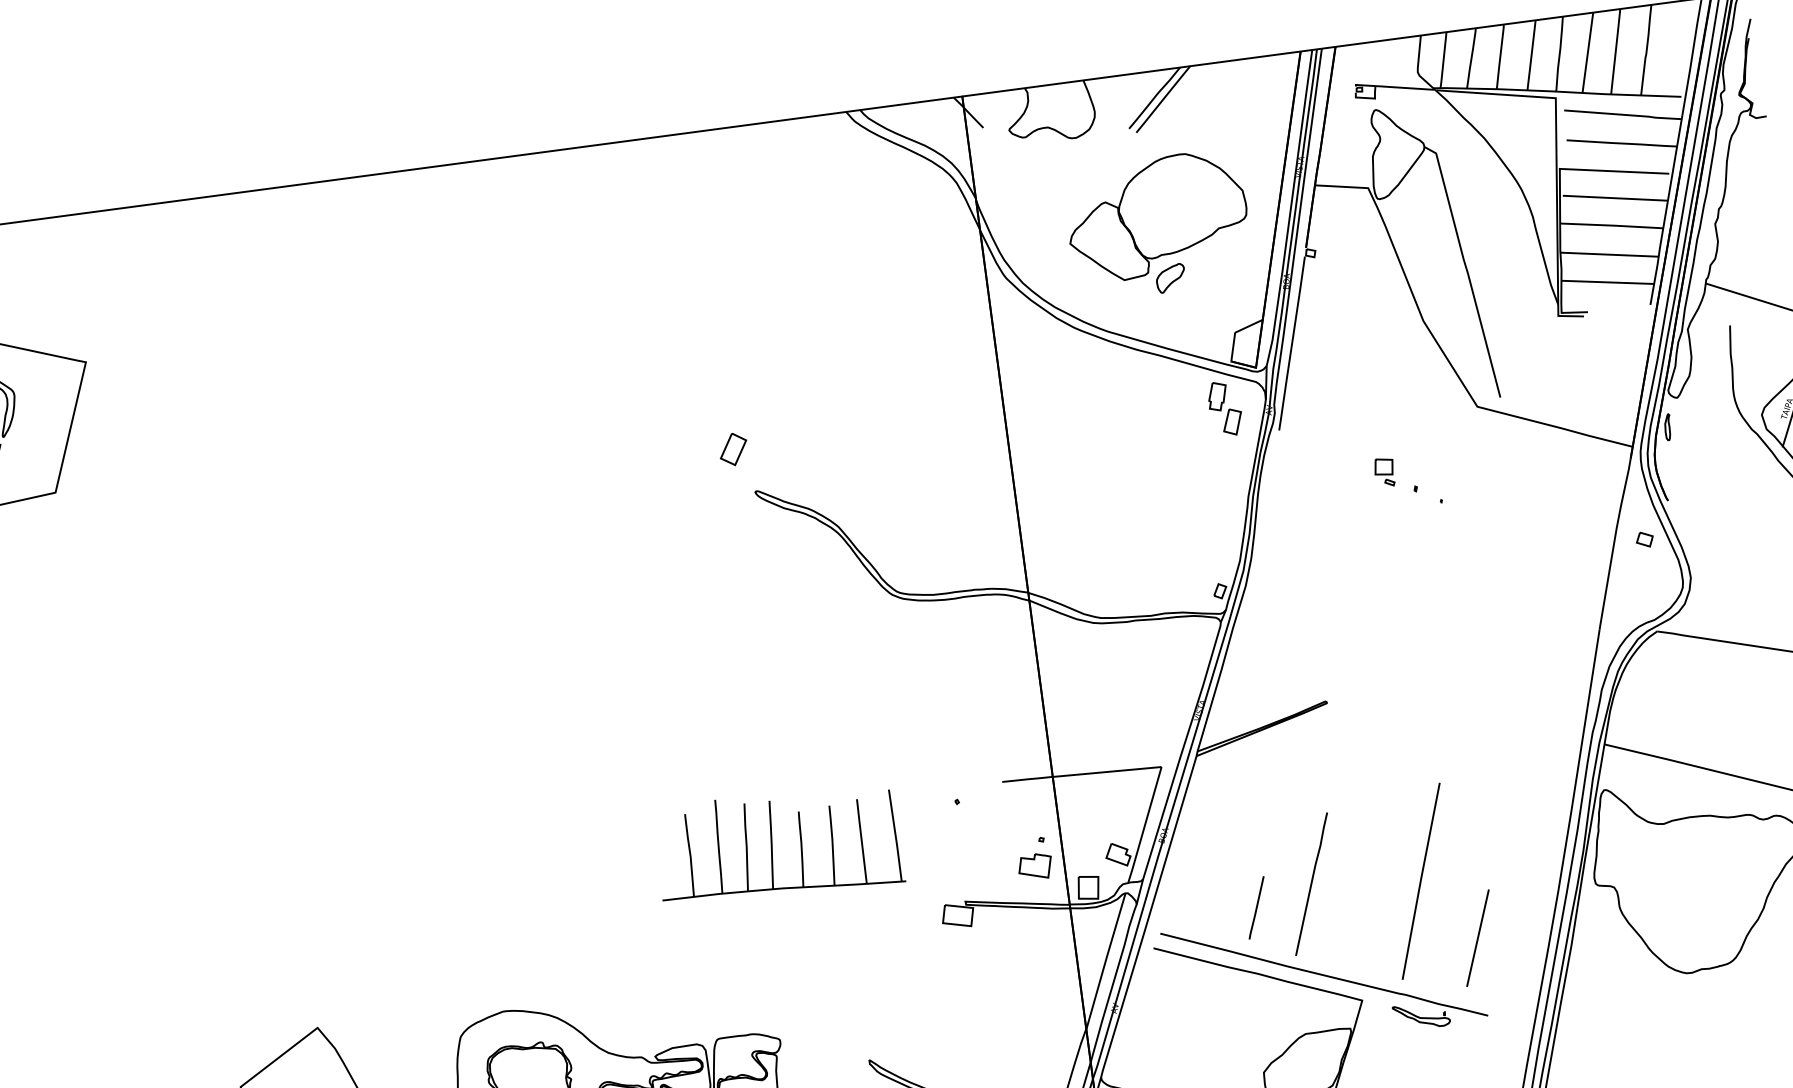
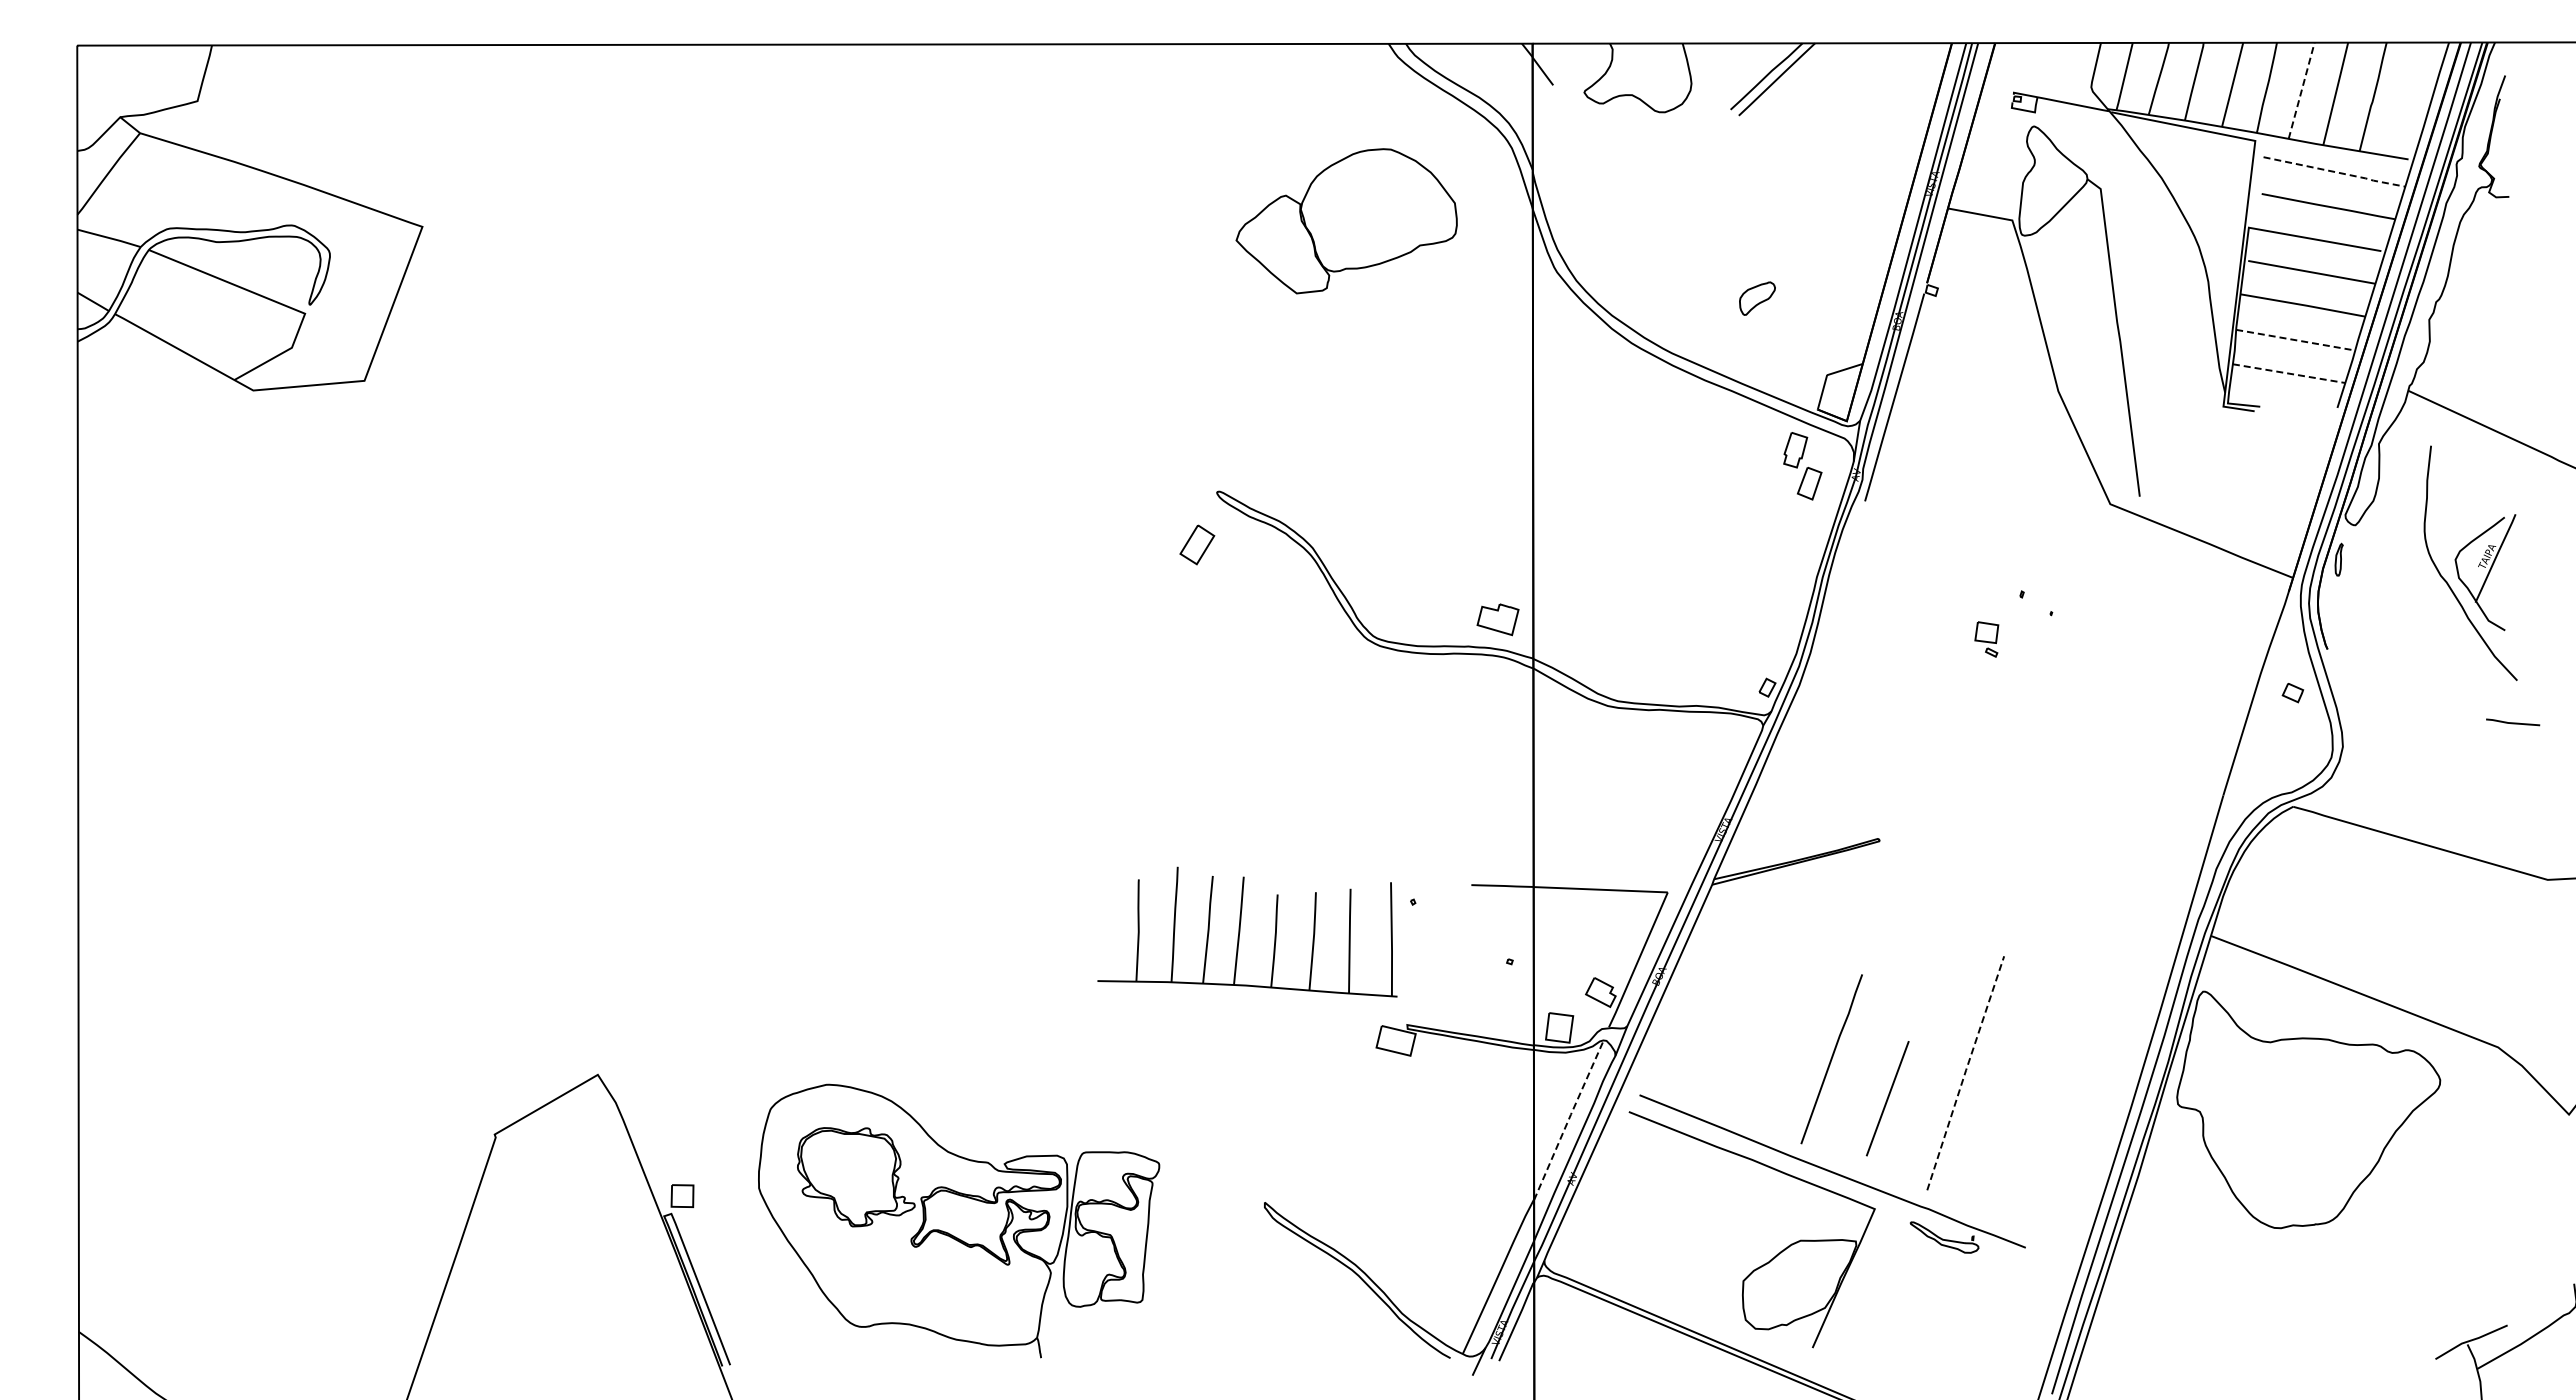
line: (1587, 52) -> (2301, 90), solid -> dashed
line: (1624, 115) -> (2336, 172), solid -> dashed
part: (1157, 216) -> (1346, 221), moved
line: (1610, 254) -> (2296, 340), solid -> dashed
line: (1608, 282) -> (2289, 373), solid -> dashed
part: (733, 449) -> (1197, 544), moved
part: (1384, 472) -> (1986, 639), moved
part: (772, 845) -> (1240, 931), moved
part: (1034, 866) -> (1497, 619), moved
line: (1420, 880) -> (1965, 1072), solid -> dashed
line: (1256, 907) -> (1760, 1078), removed
line: (1477, 938) -> (1887, 1098), moved
line: (1106, 960) -> (1569, 1119), solid -> dashed

